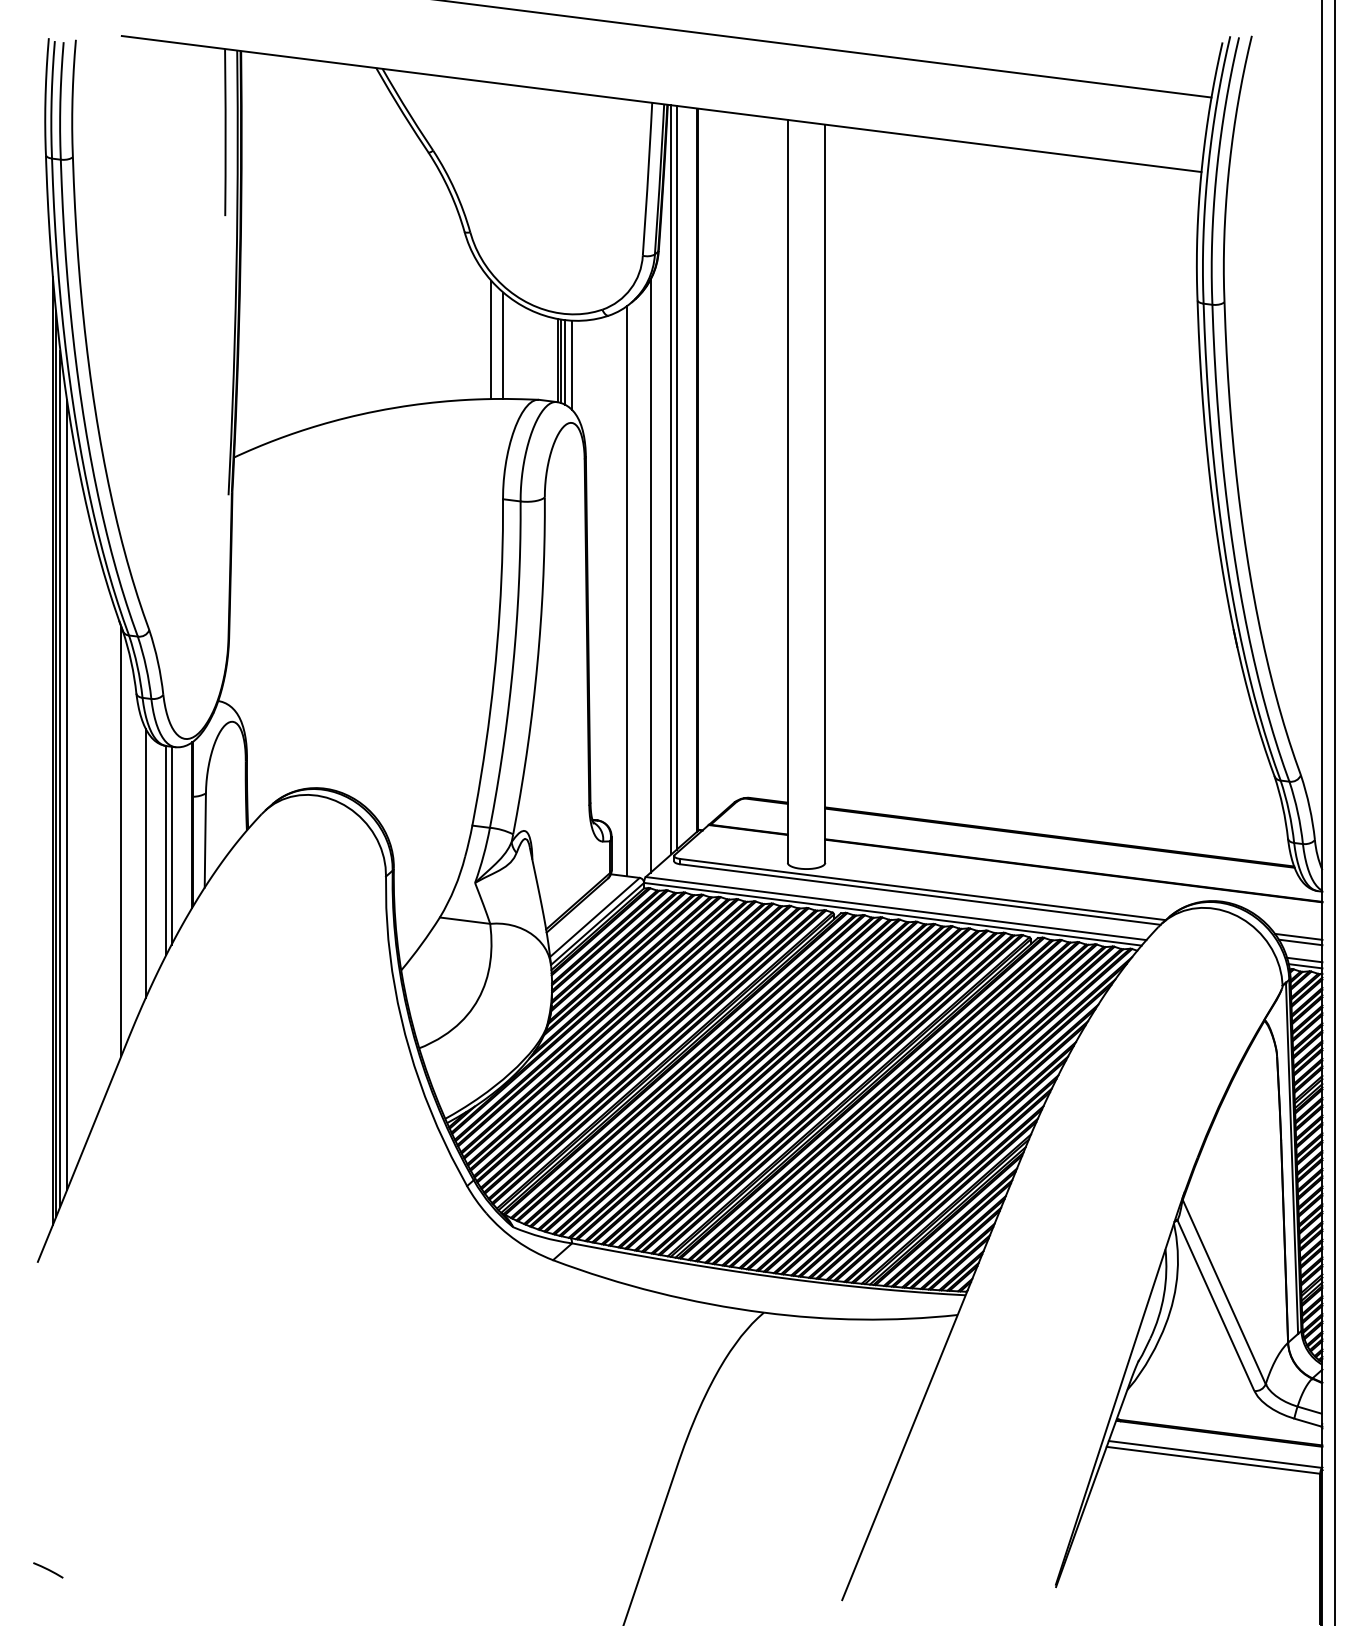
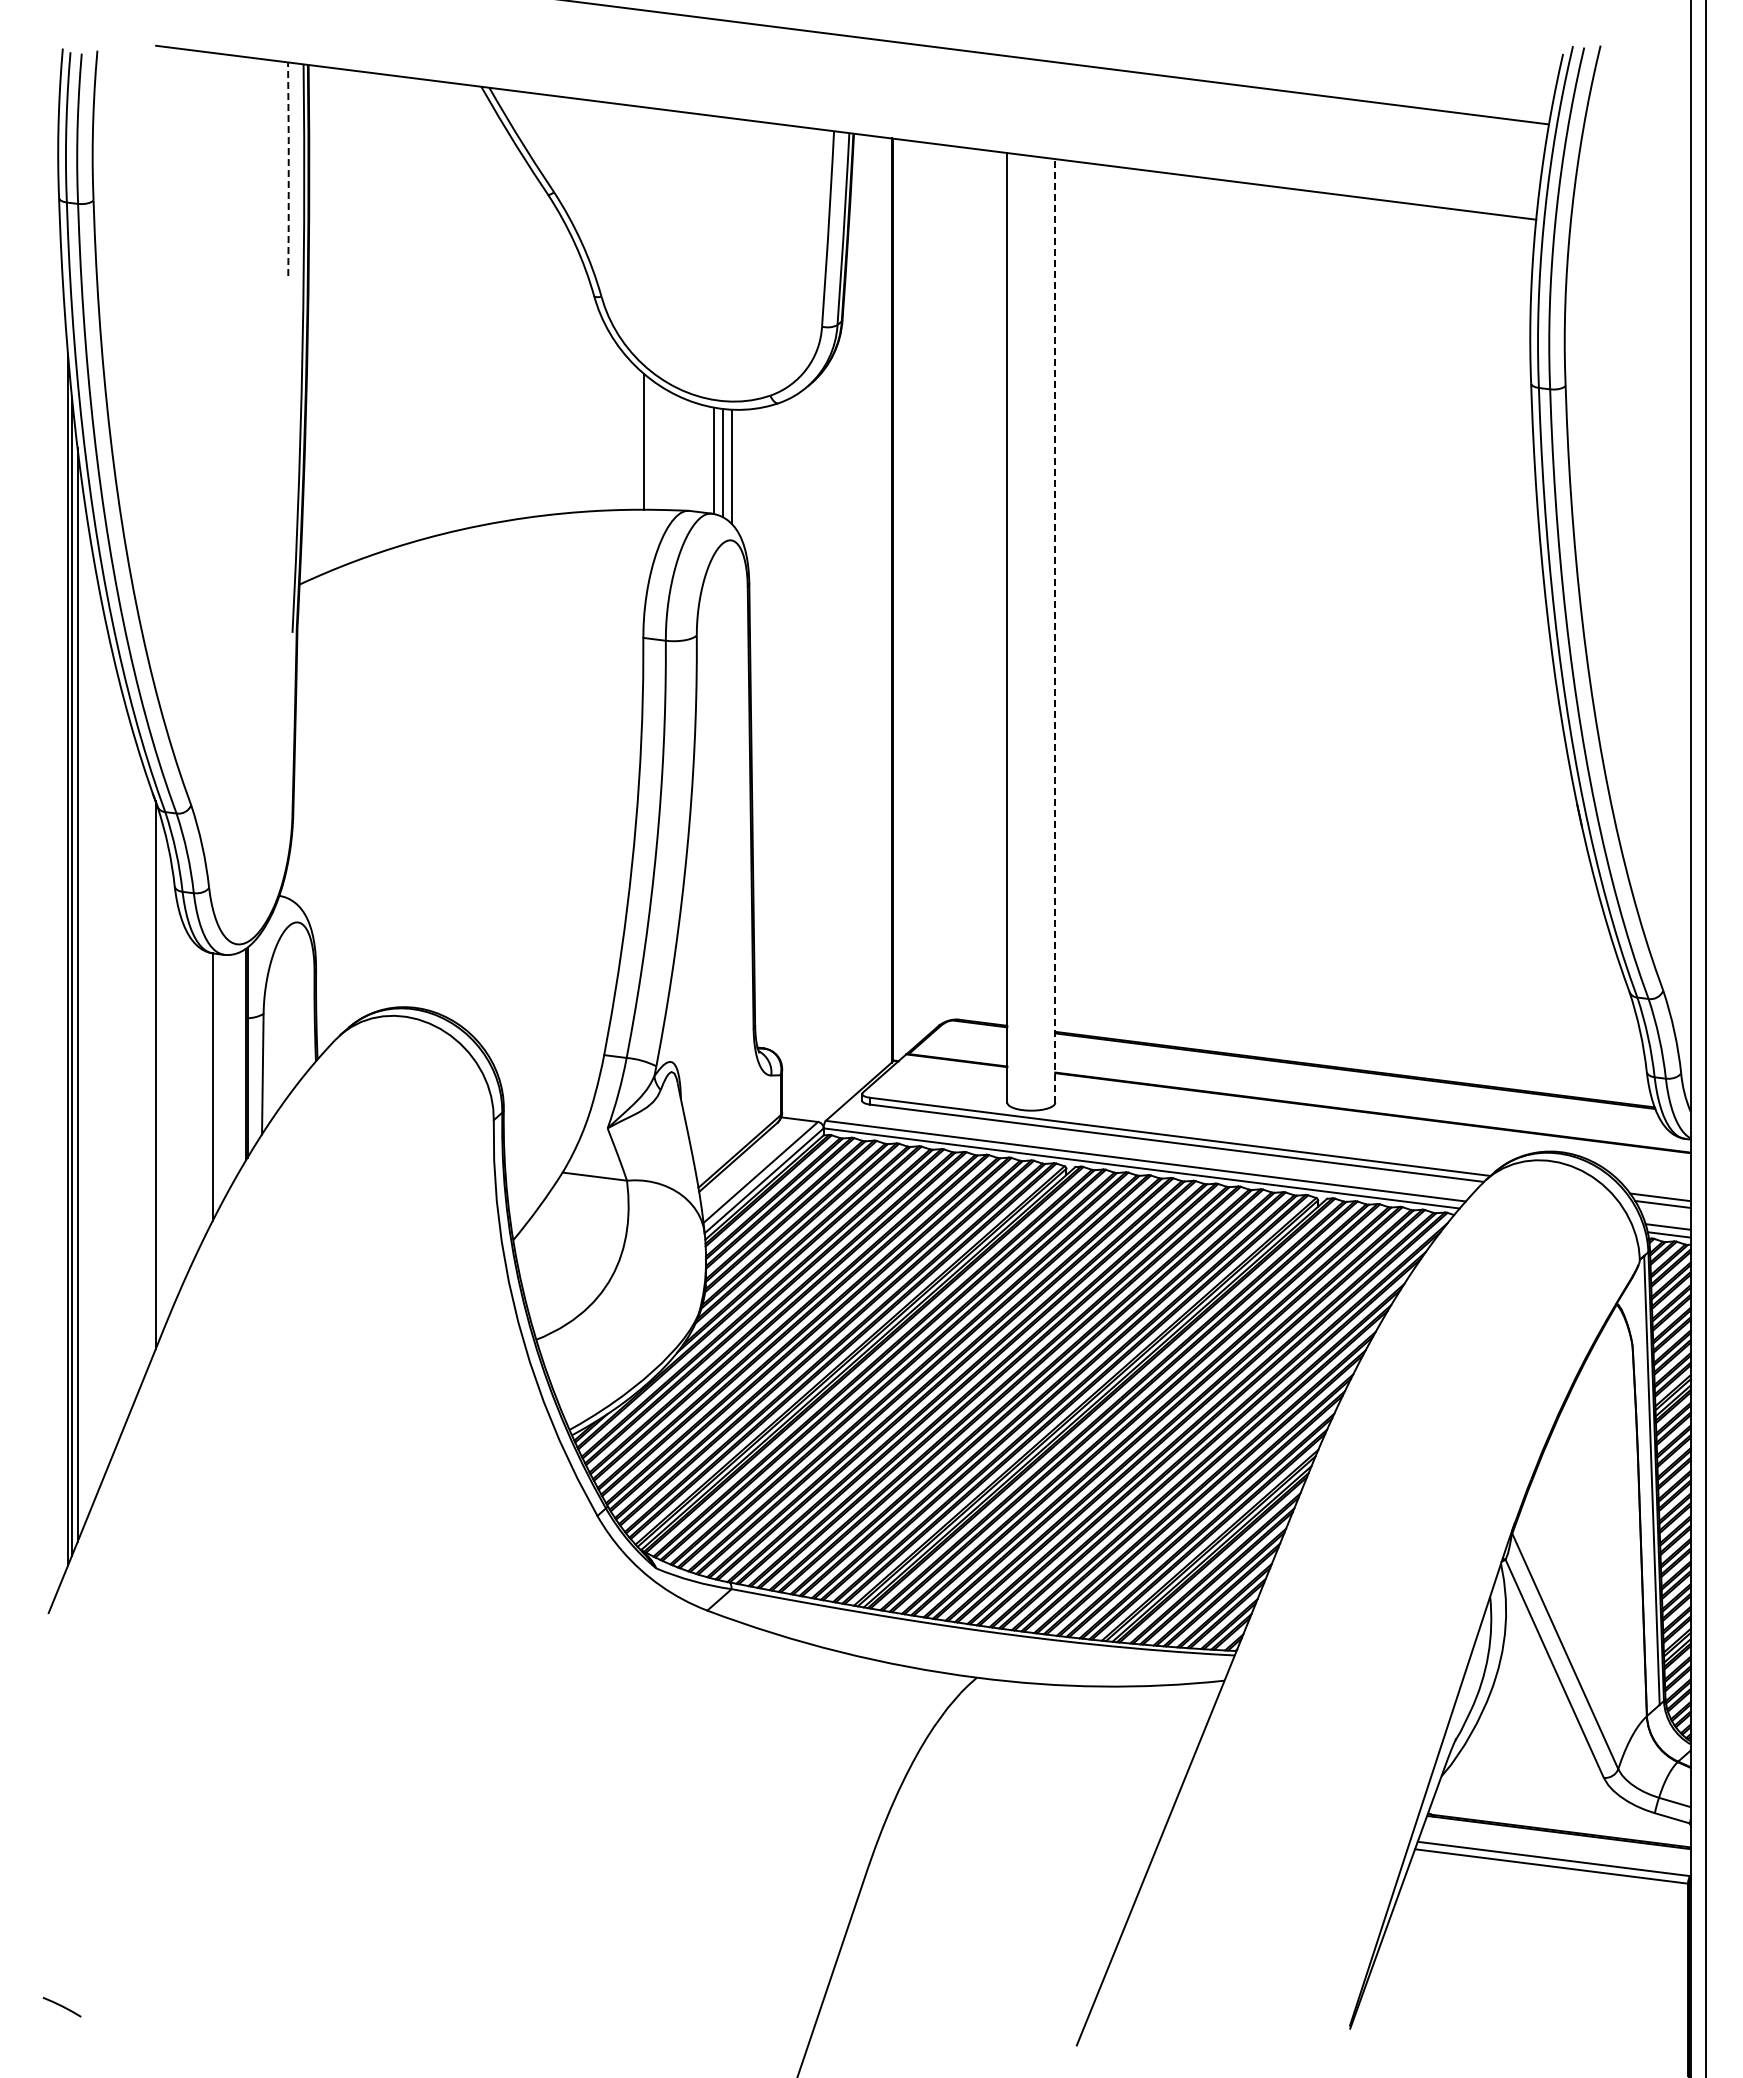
line: (225, 132) -> (288, 168), solid -> dashed
line: (491, 339) -> (628, 433), removed
line: (561, 361) -> (717, 461), removed
line: (676, 477) -> (865, 610), removed
line: (671, 480) -> (858, 613), removed
line: (825, 493) -> (1055, 630), solid -> dashed
line: (650, 575) -> (832, 735), removed
line: (626, 591) -> (801, 755), removed
line: (66, 794) -> (85, 1015), removed
line: (171, 845) -> (219, 1080), removed
line: (145, 863) -> (186, 1103), removed

